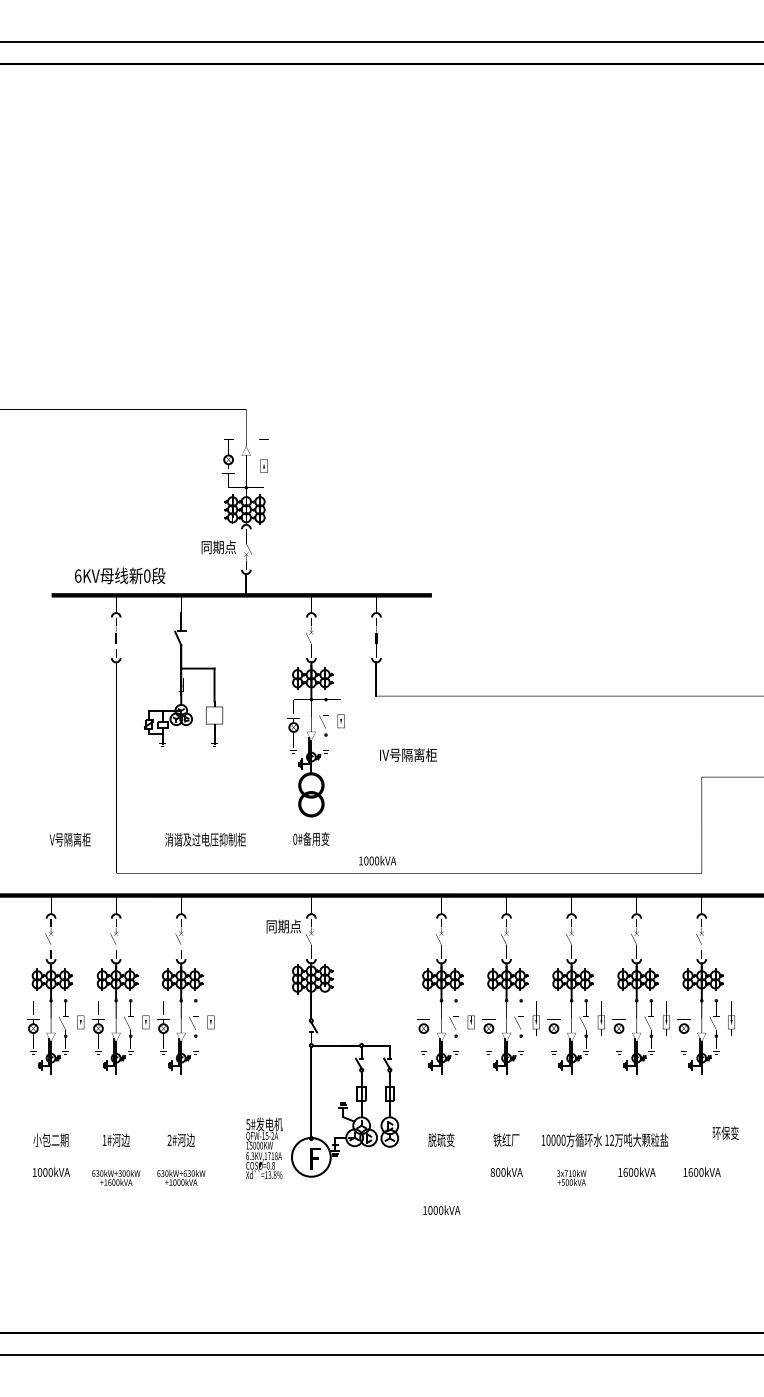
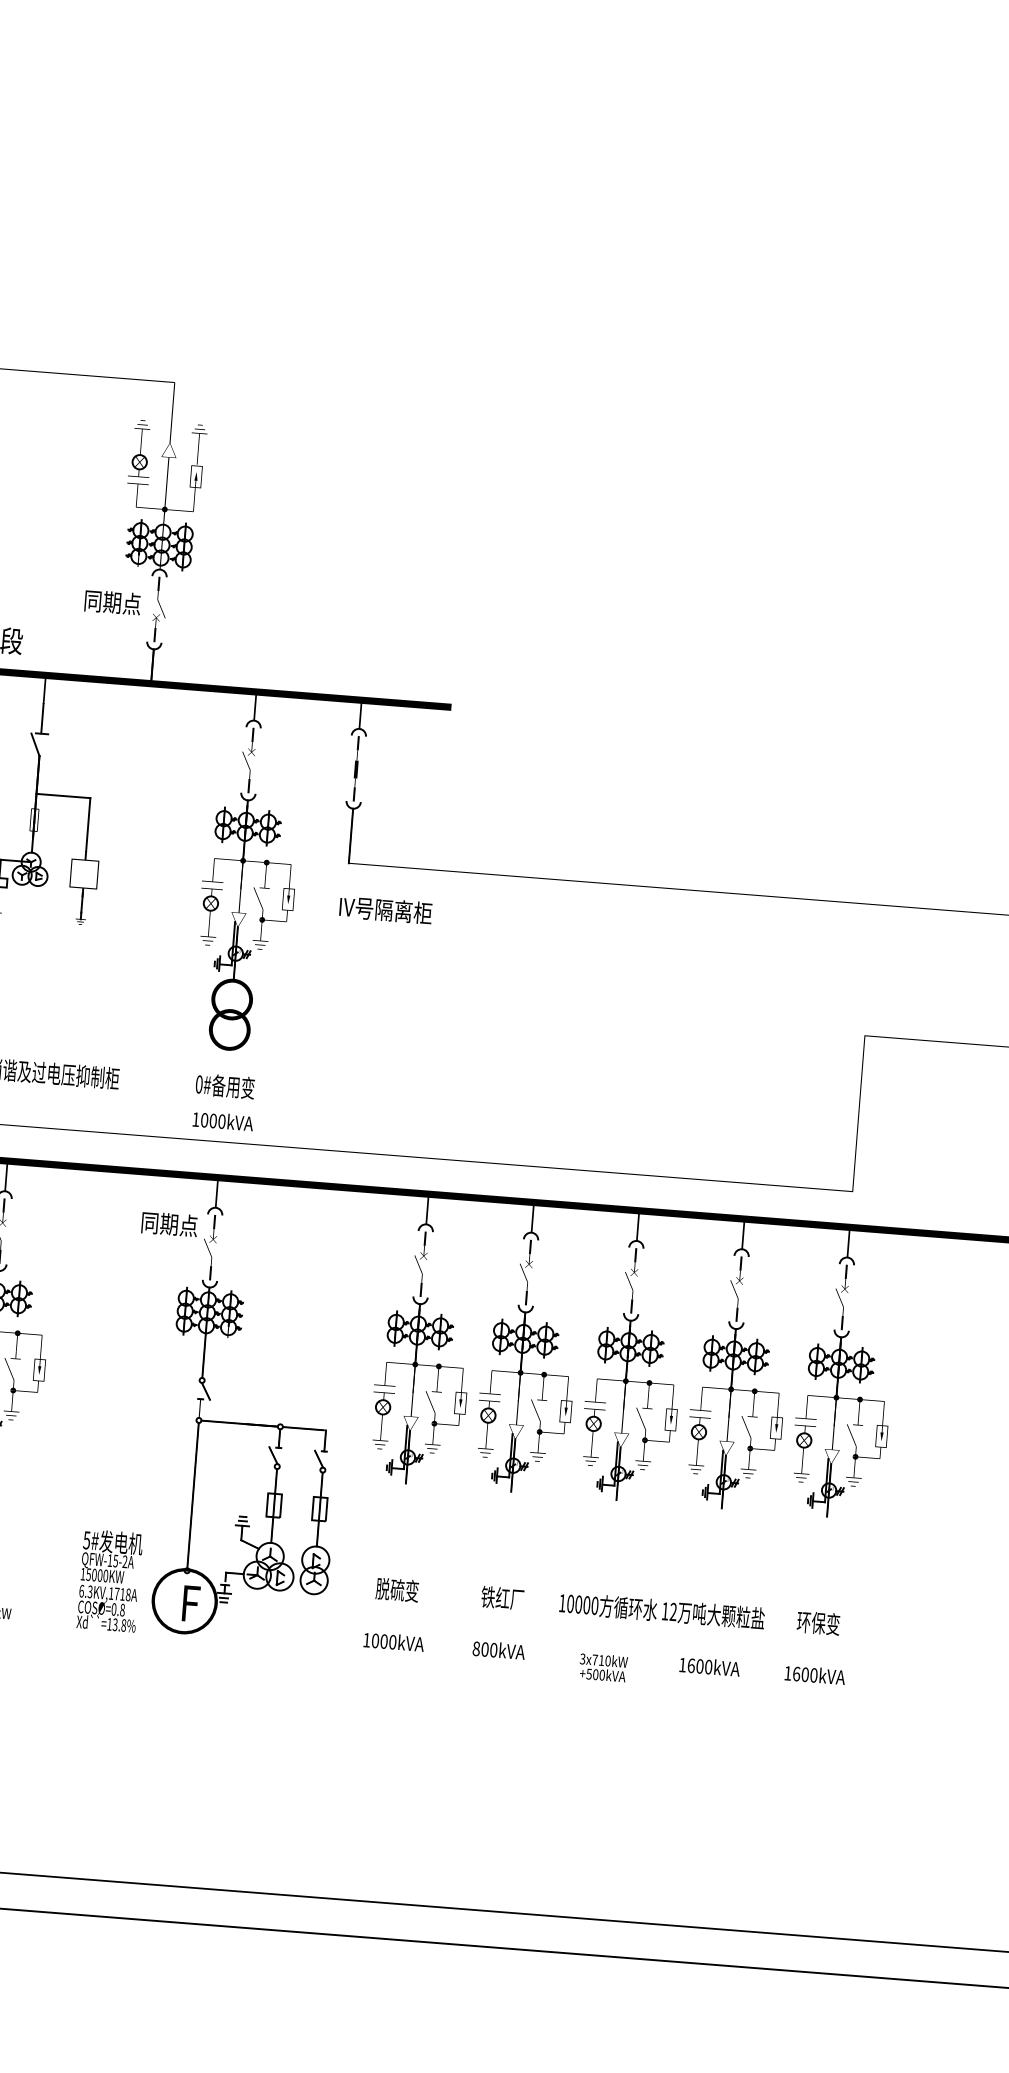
text: (408, 754) -> (385, 909), moved
text: (377, 860) -> (222, 1120), moved
text: (725, 1132) -> (818, 1622), moved
text: (441, 1209) -> (393, 1640), moved

